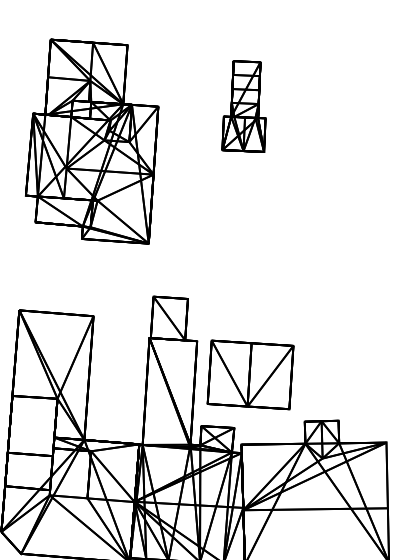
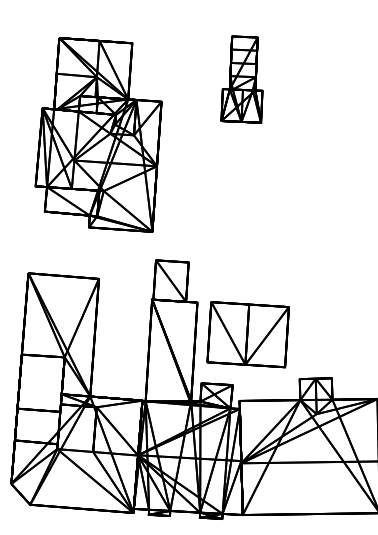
part: (92, 141) -> (98, 134), moved

